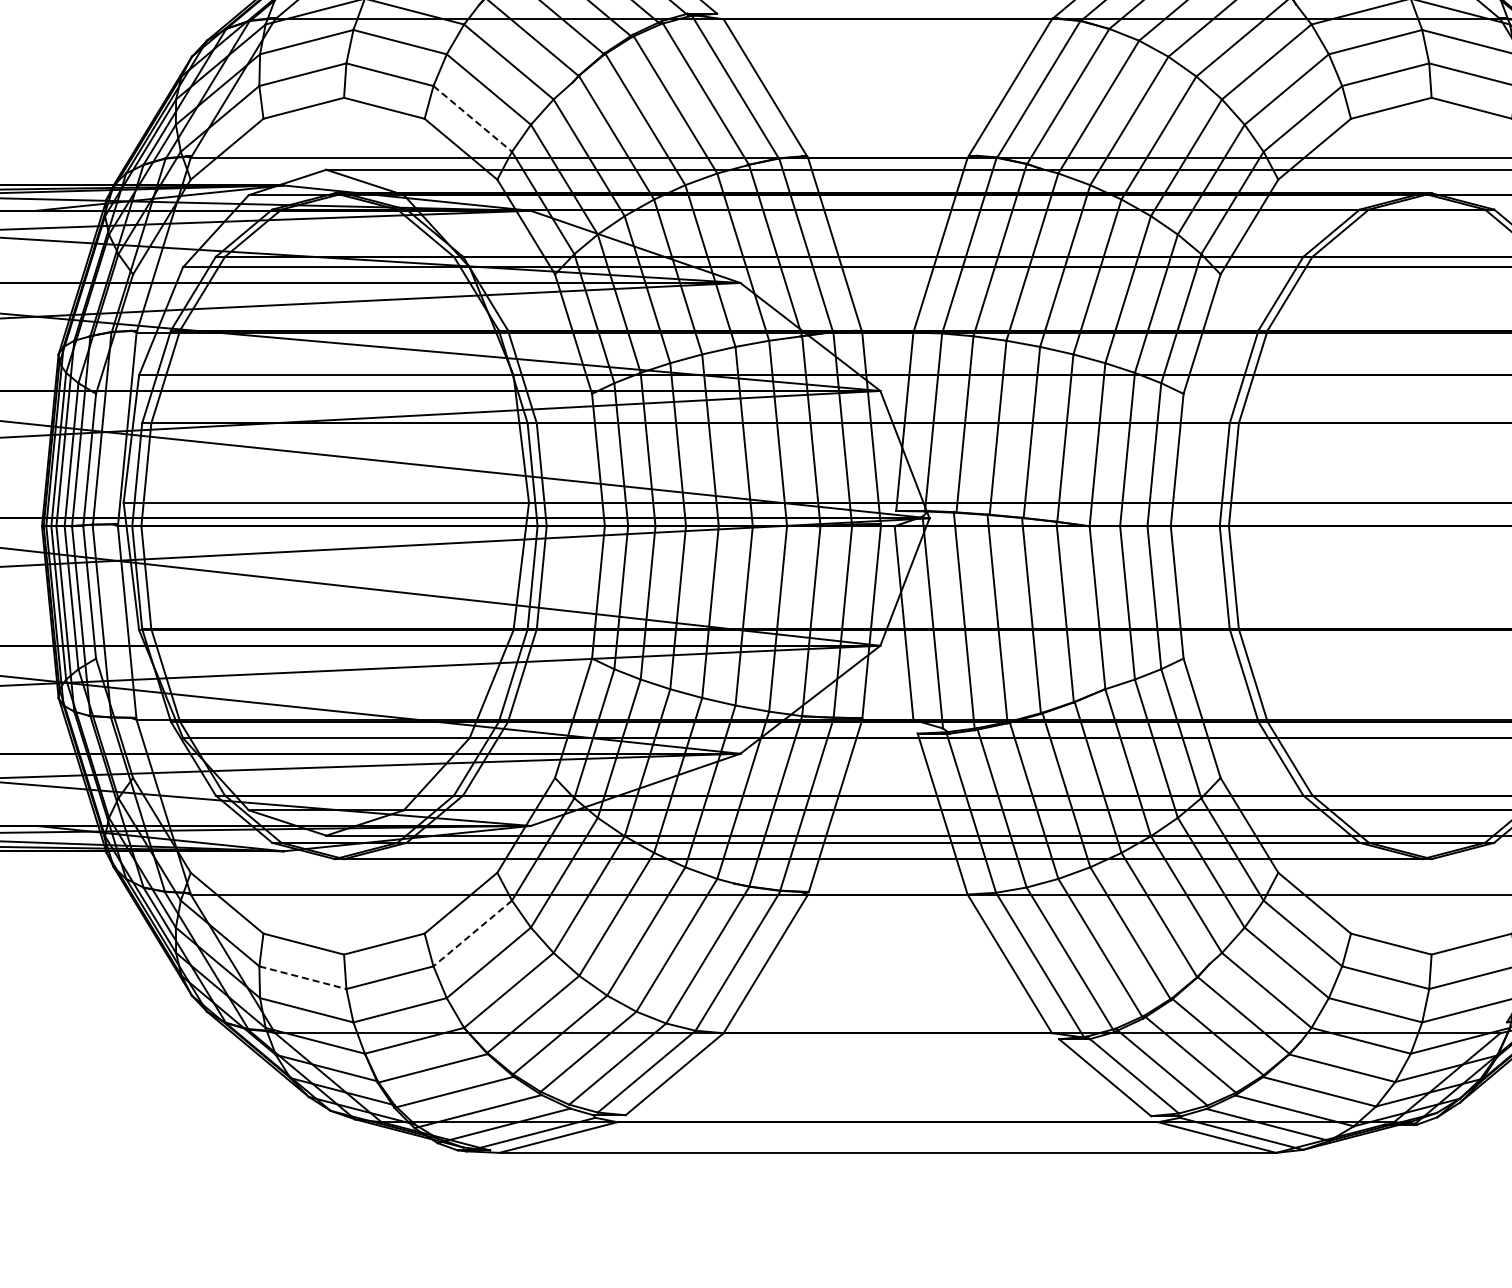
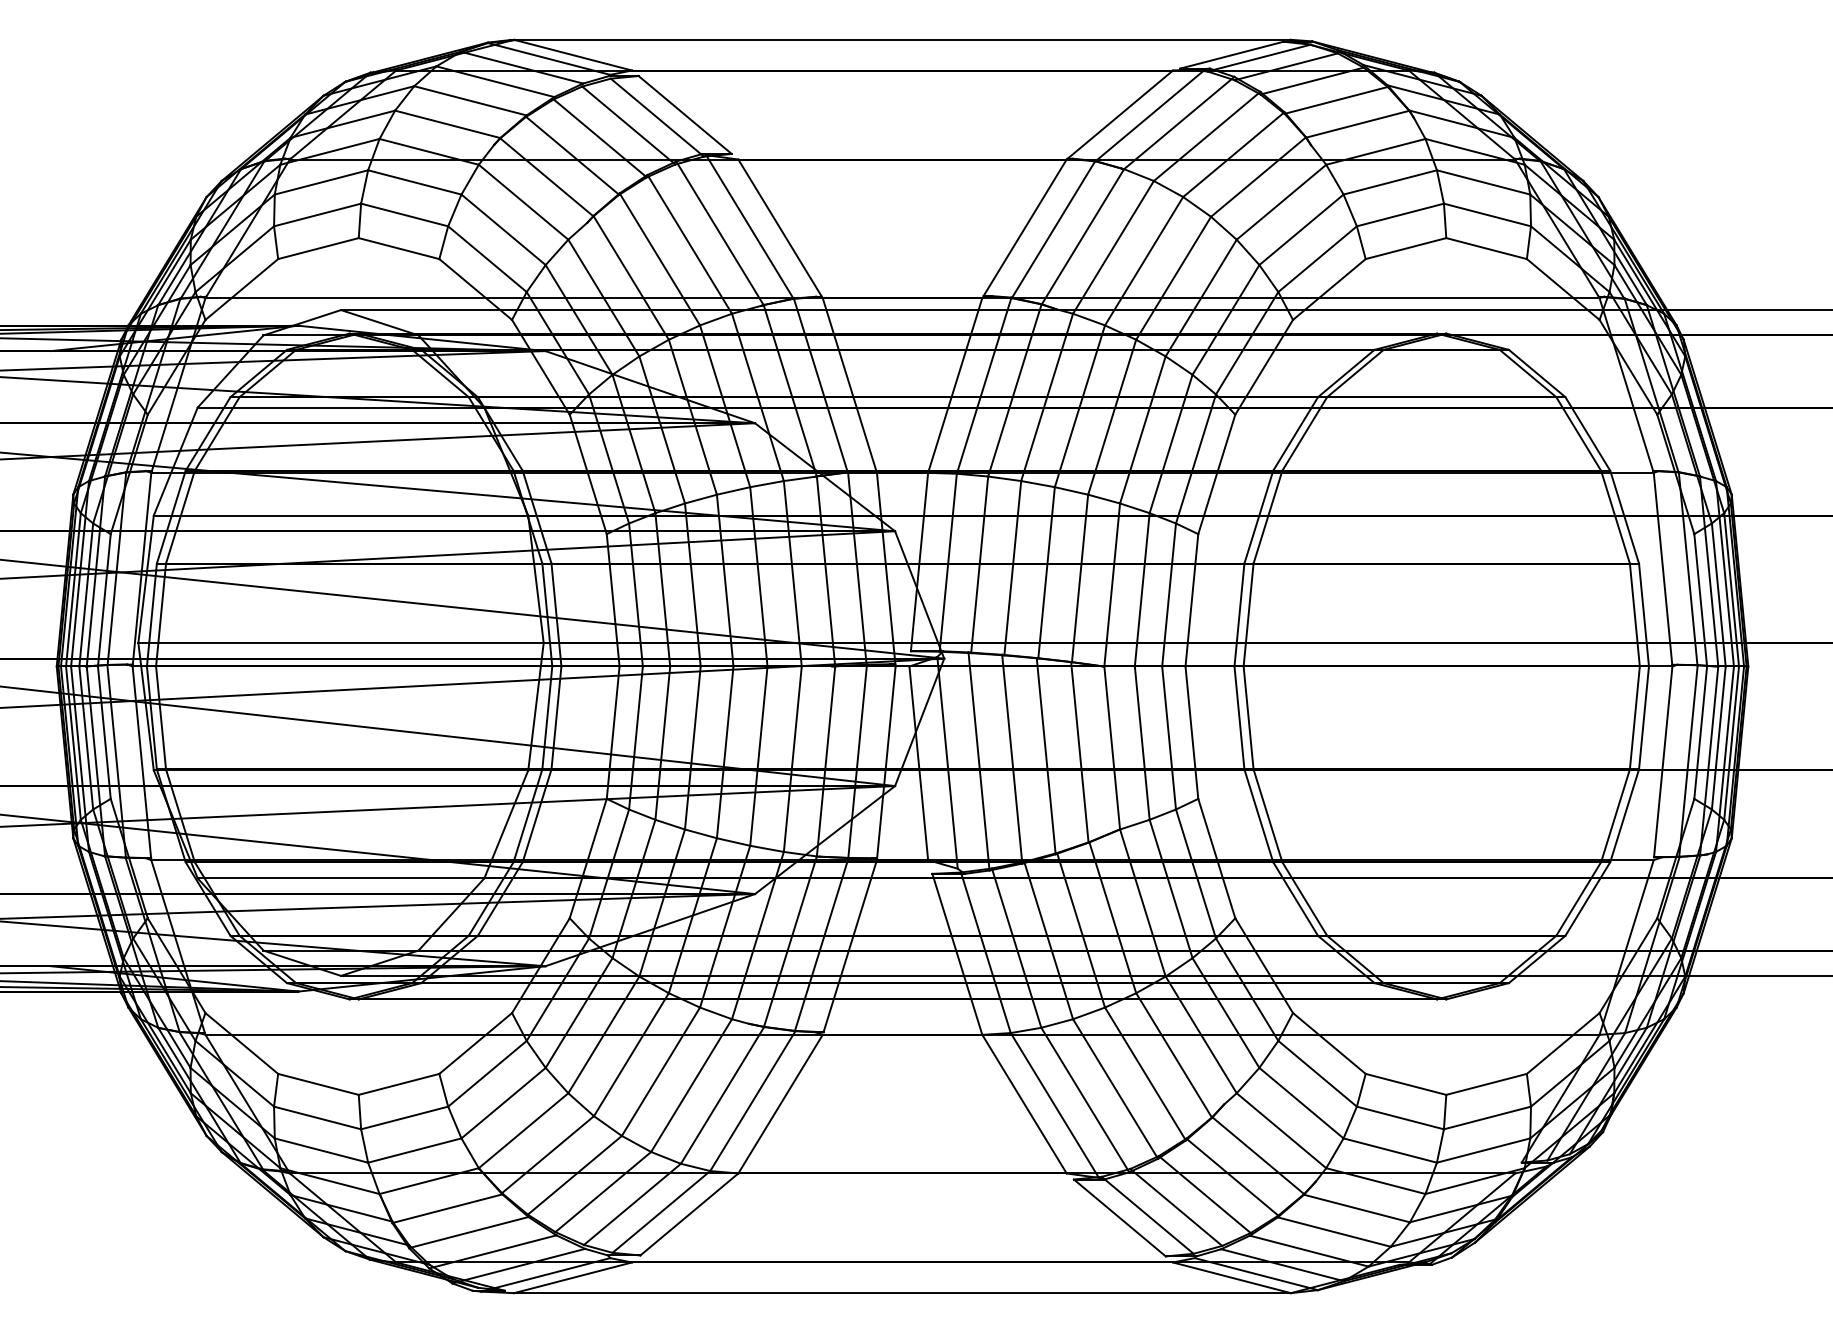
line: (472, 119) -> (487, 259), dashed -> solid
line: (472, 934) -> (487, 1074), dashed -> solid
line: (302, 977) -> (317, 1117), dashed -> solid

